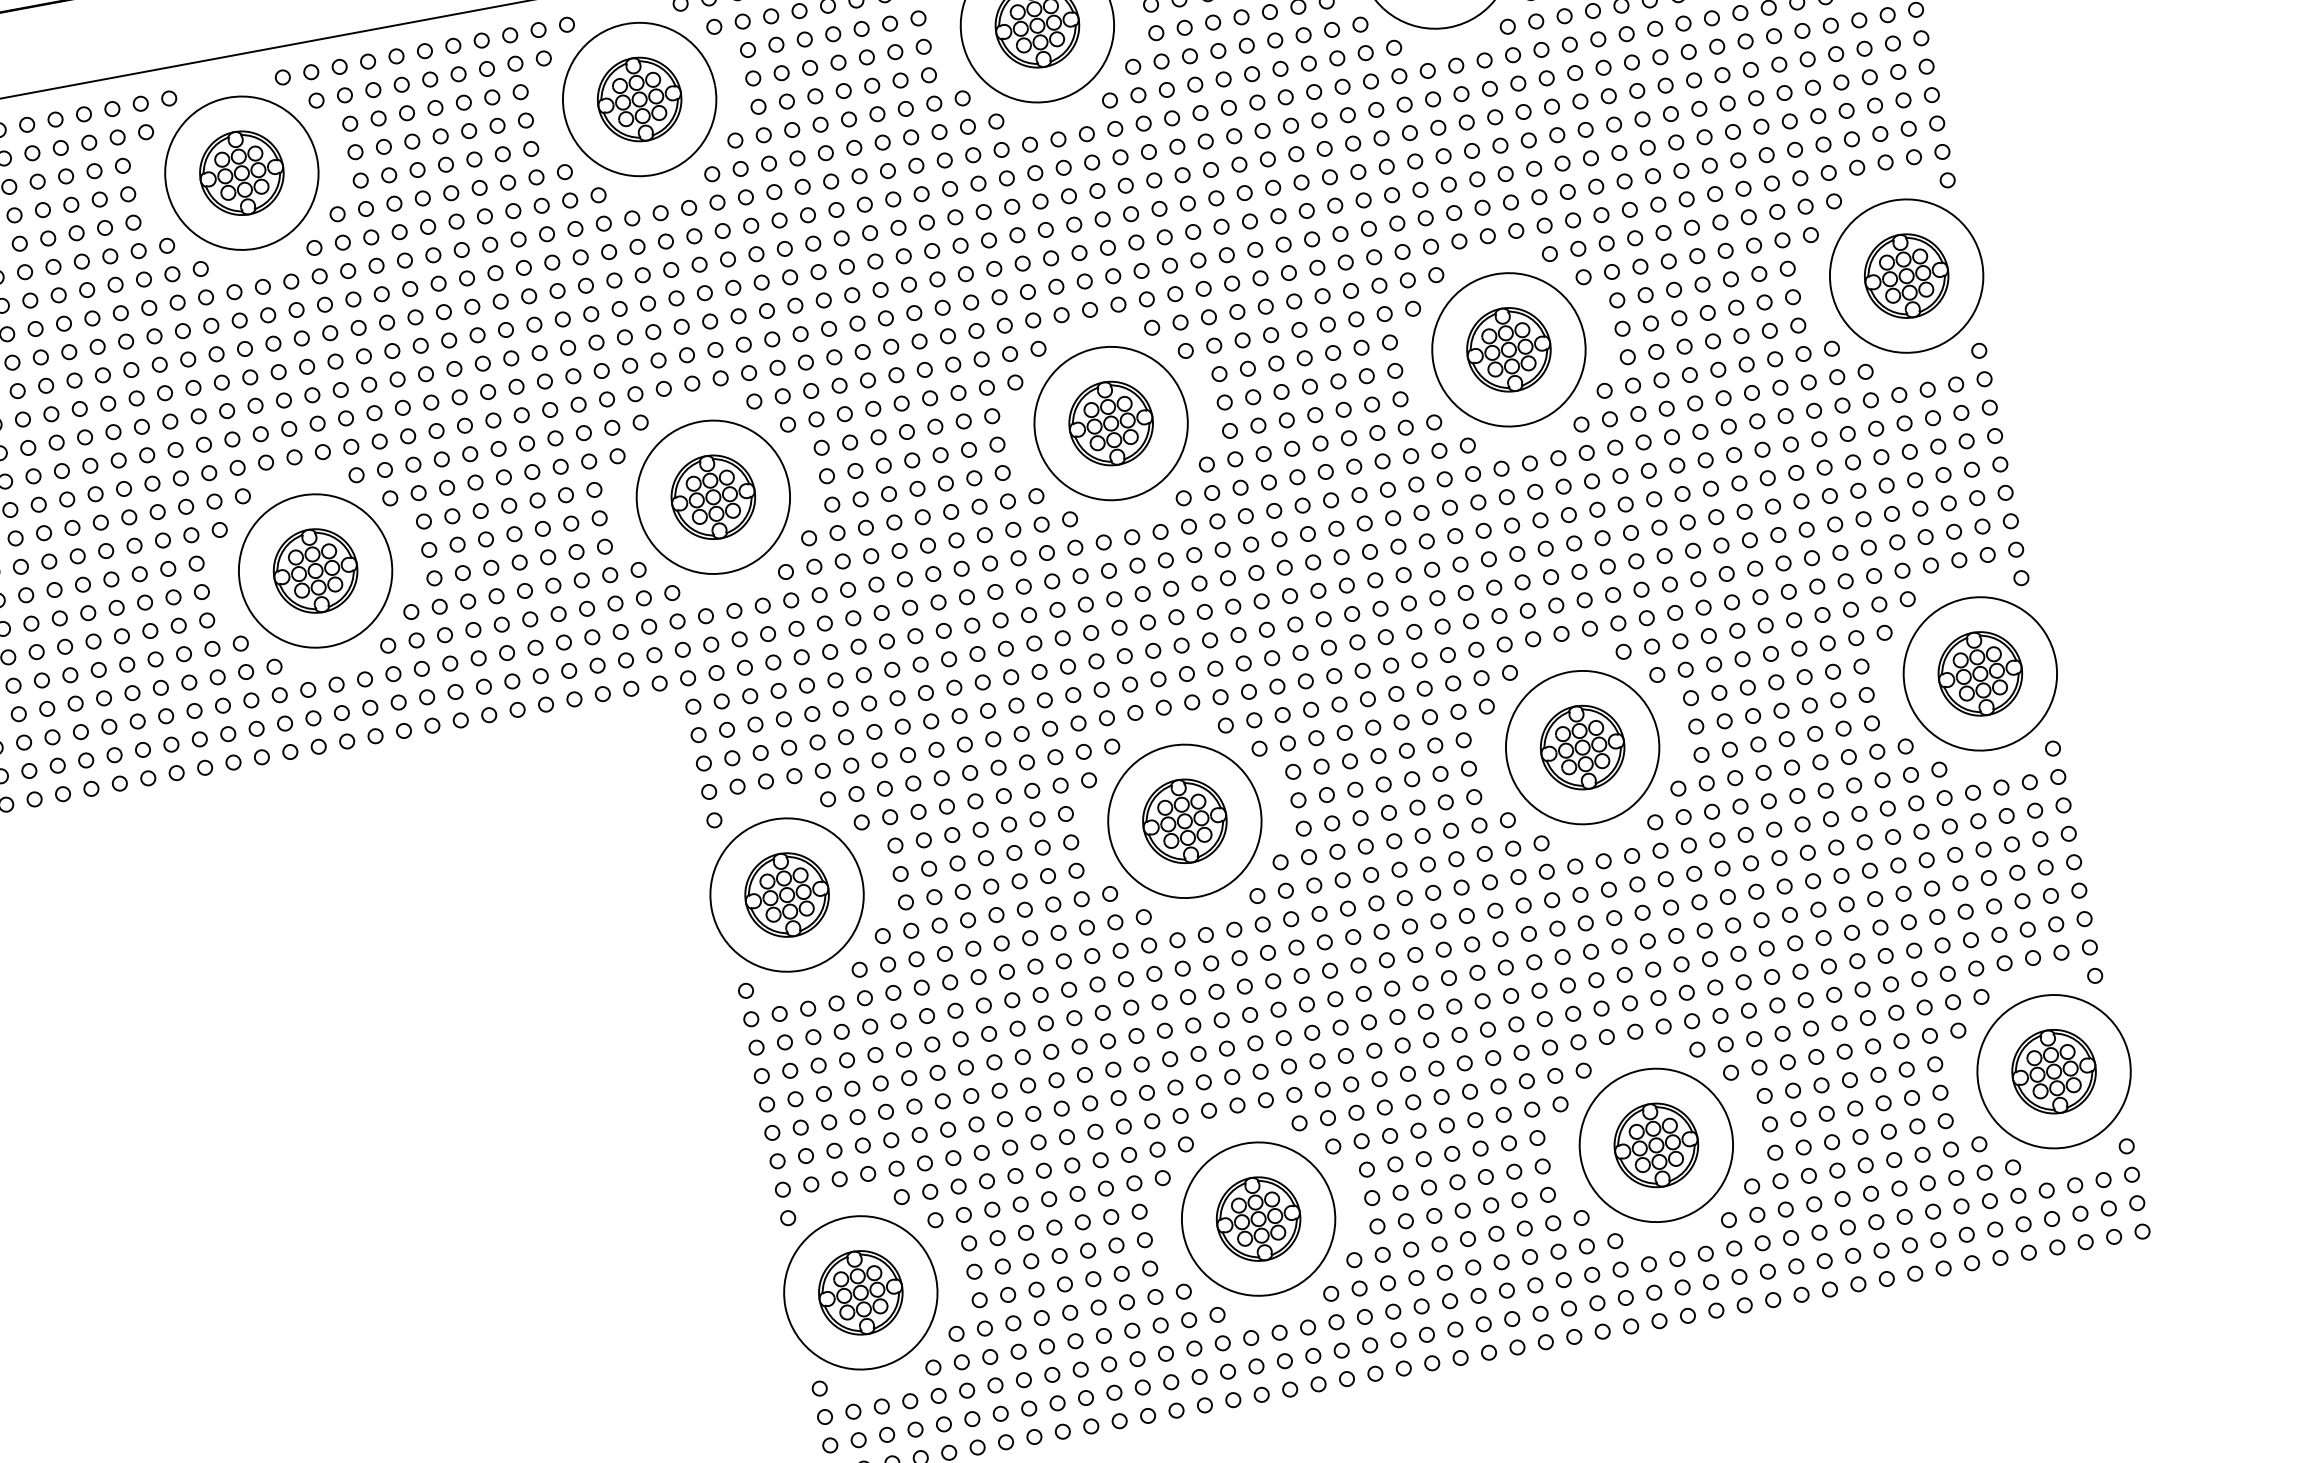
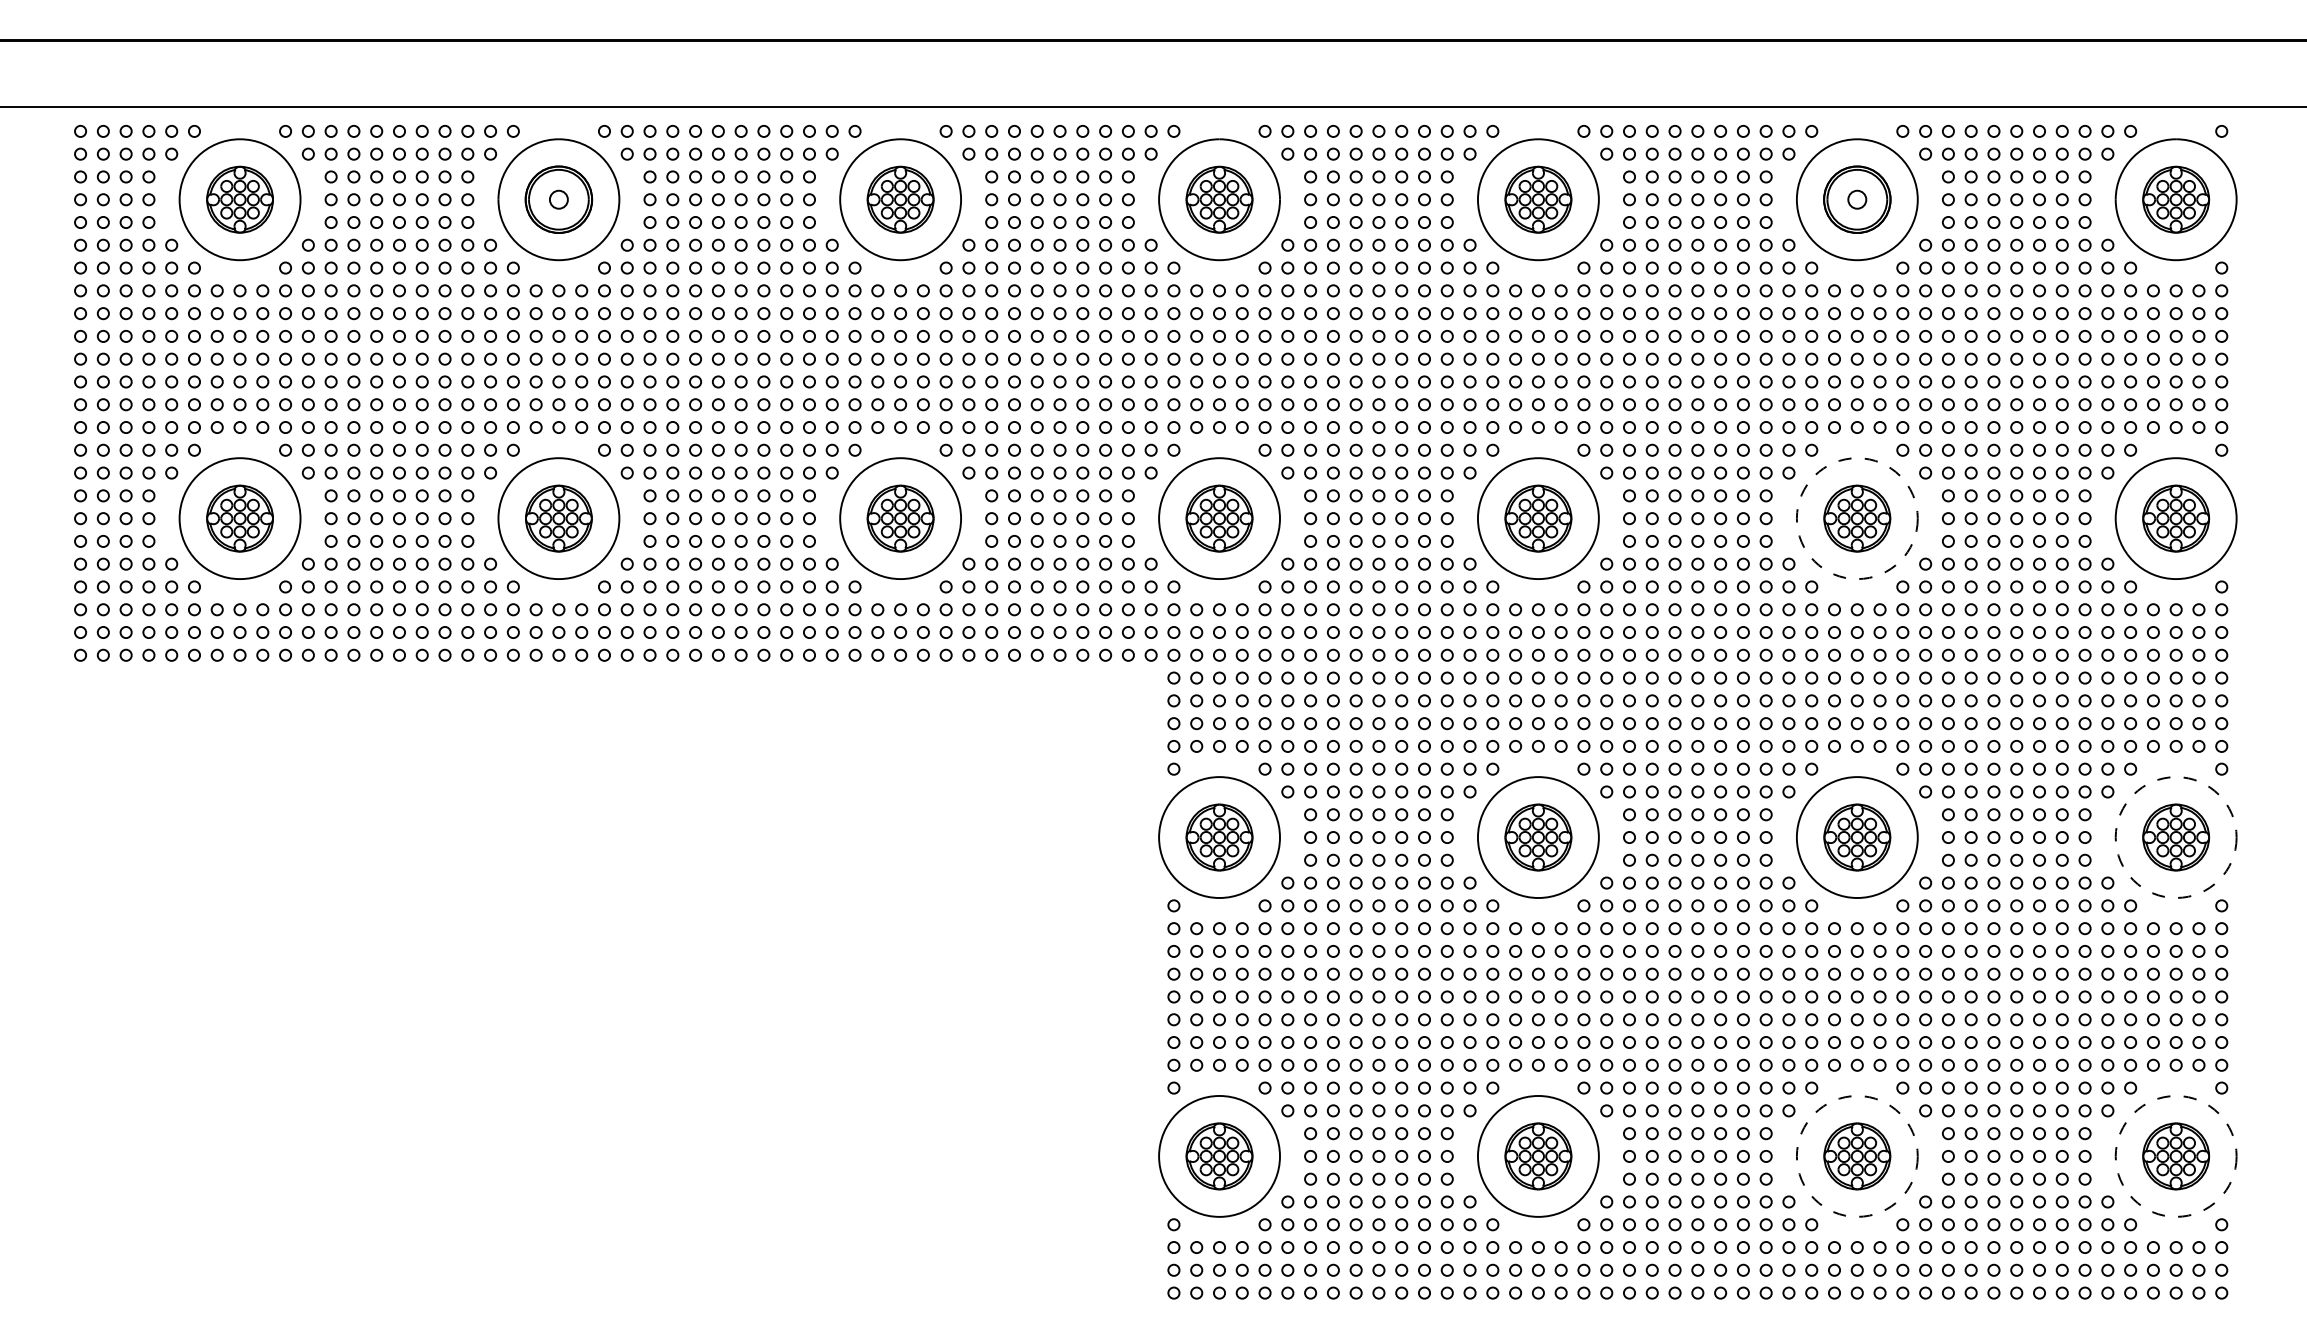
circle: (1507, 349) -> (1856, 518), solid -> dashed
circle: (1979, 674) -> (2175, 837), solid -> dashed
circle: (2053, 1070) -> (2175, 1155), solid -> dashed
circle: (1655, 1144) -> (1856, 1155), solid -> dashed

